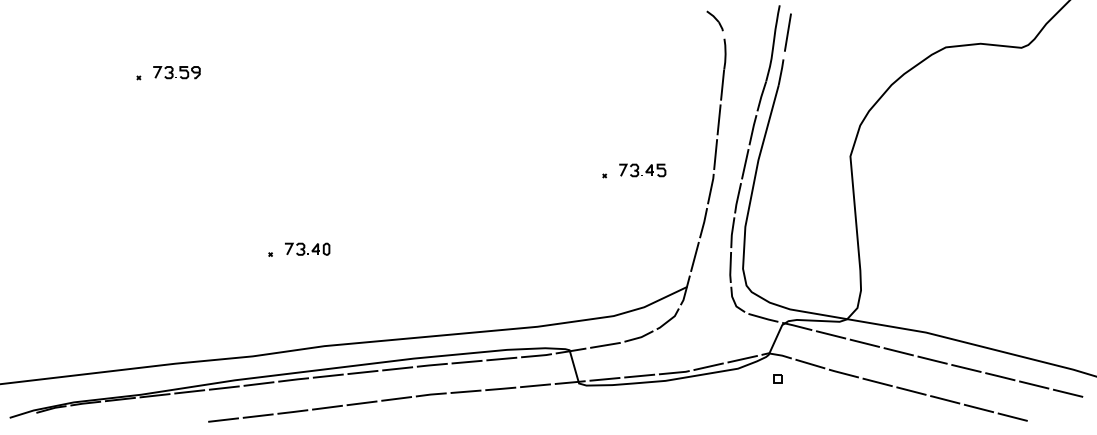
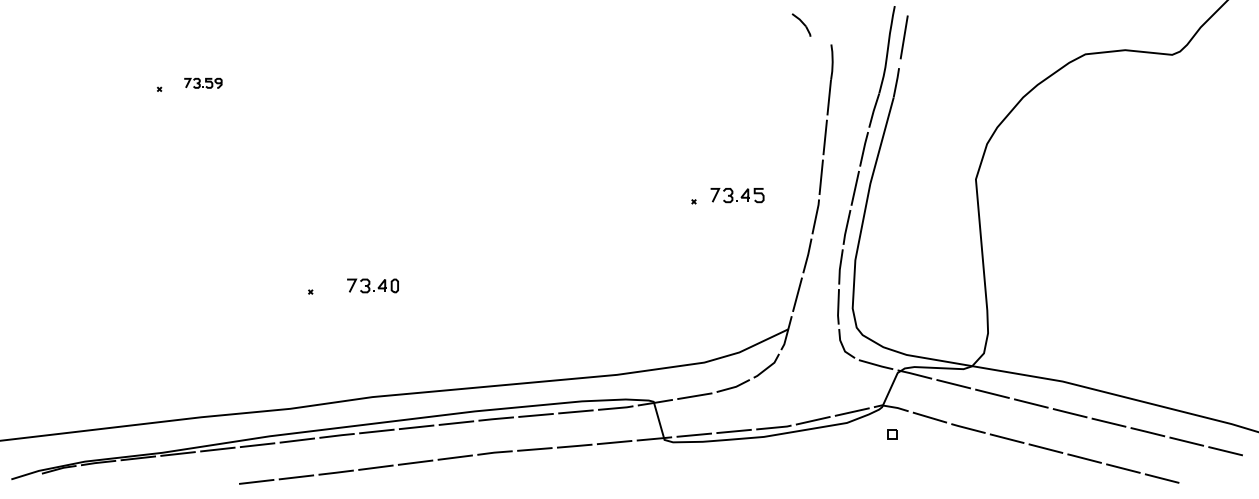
part: (714, 20) -> (801, 24), moved
part: (177, 72) -> (203, 83), size x0.7
part: (307, 248) -> (372, 285), moved

